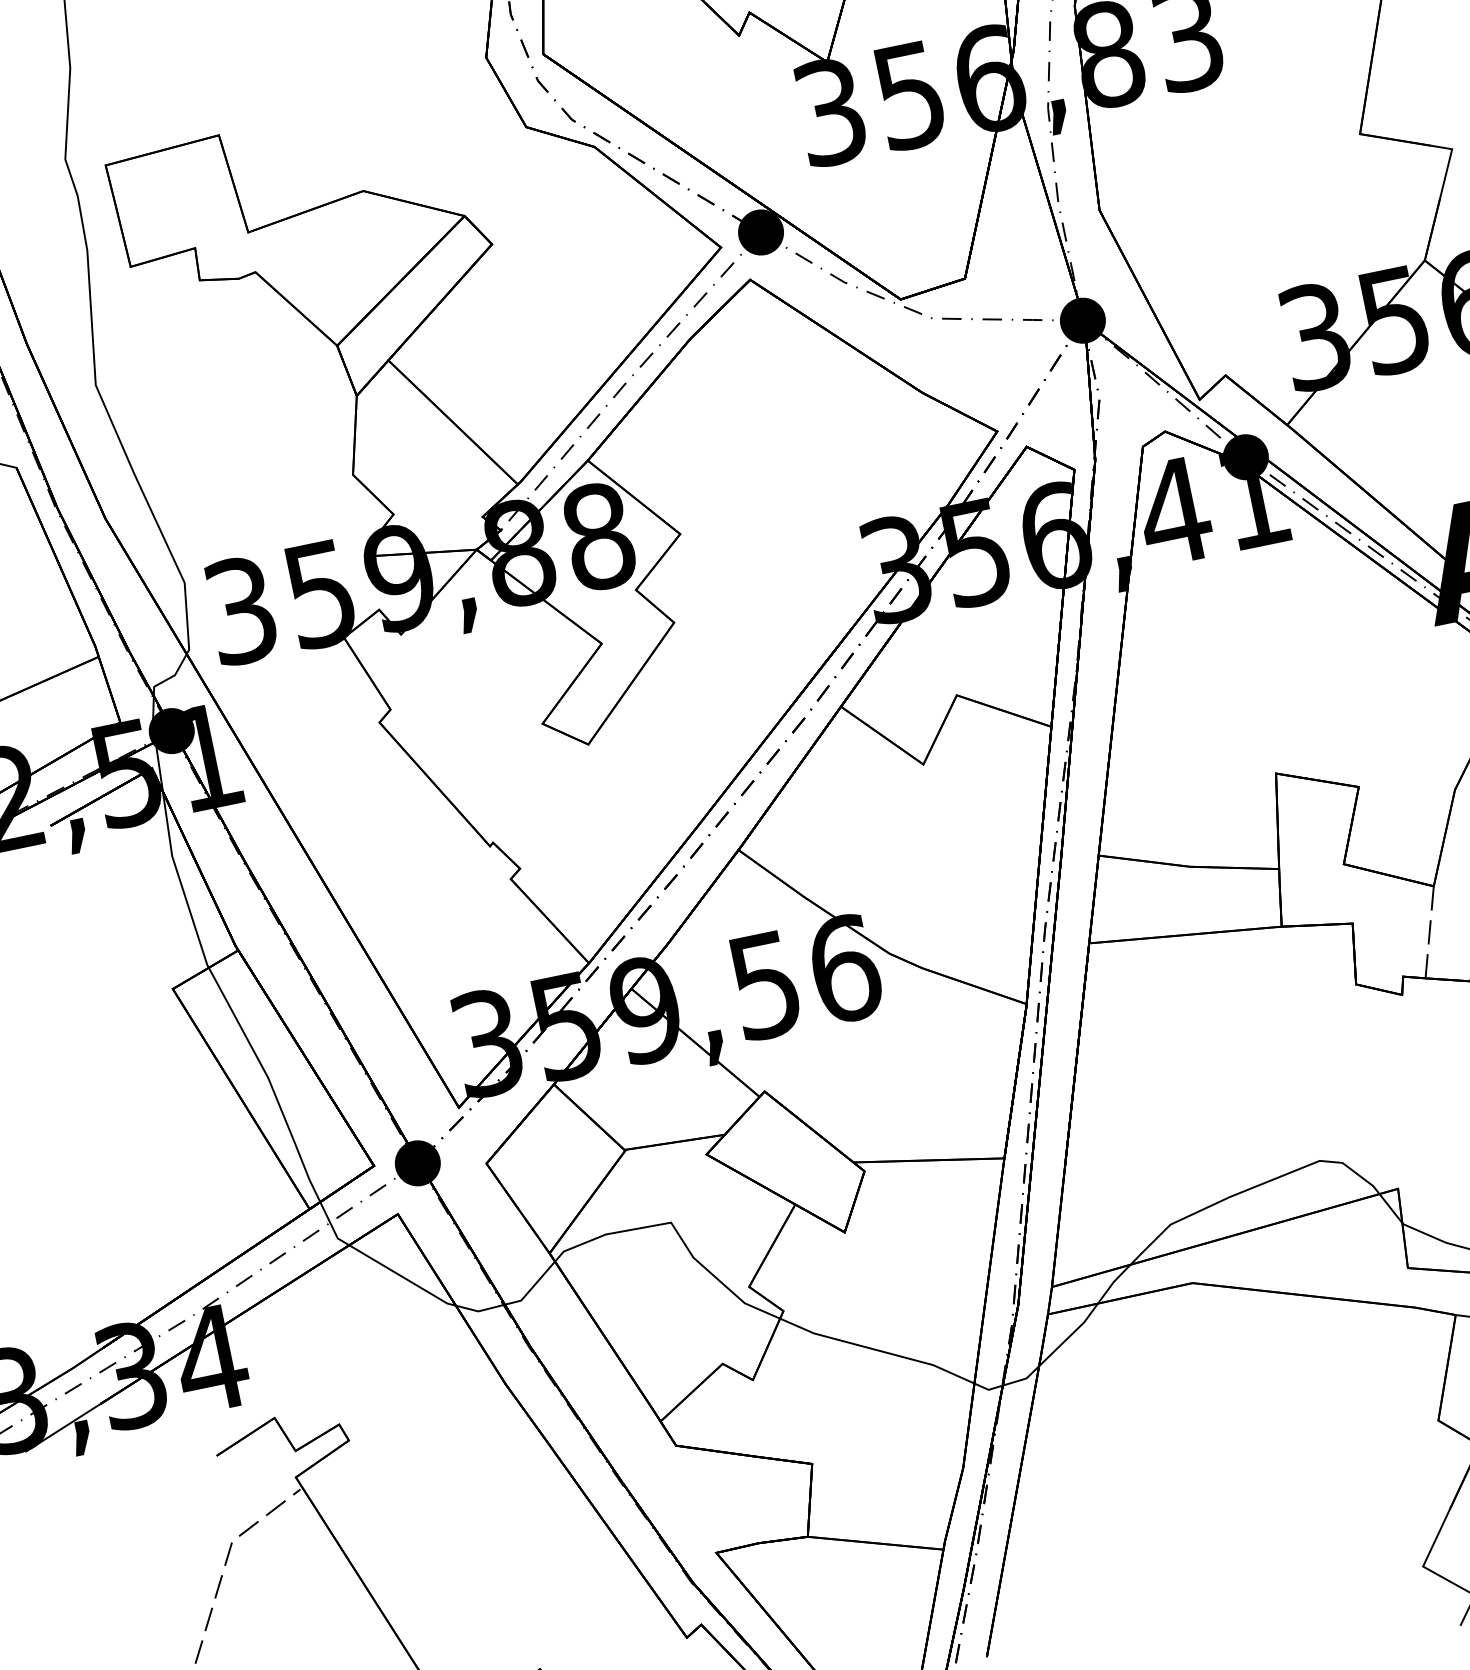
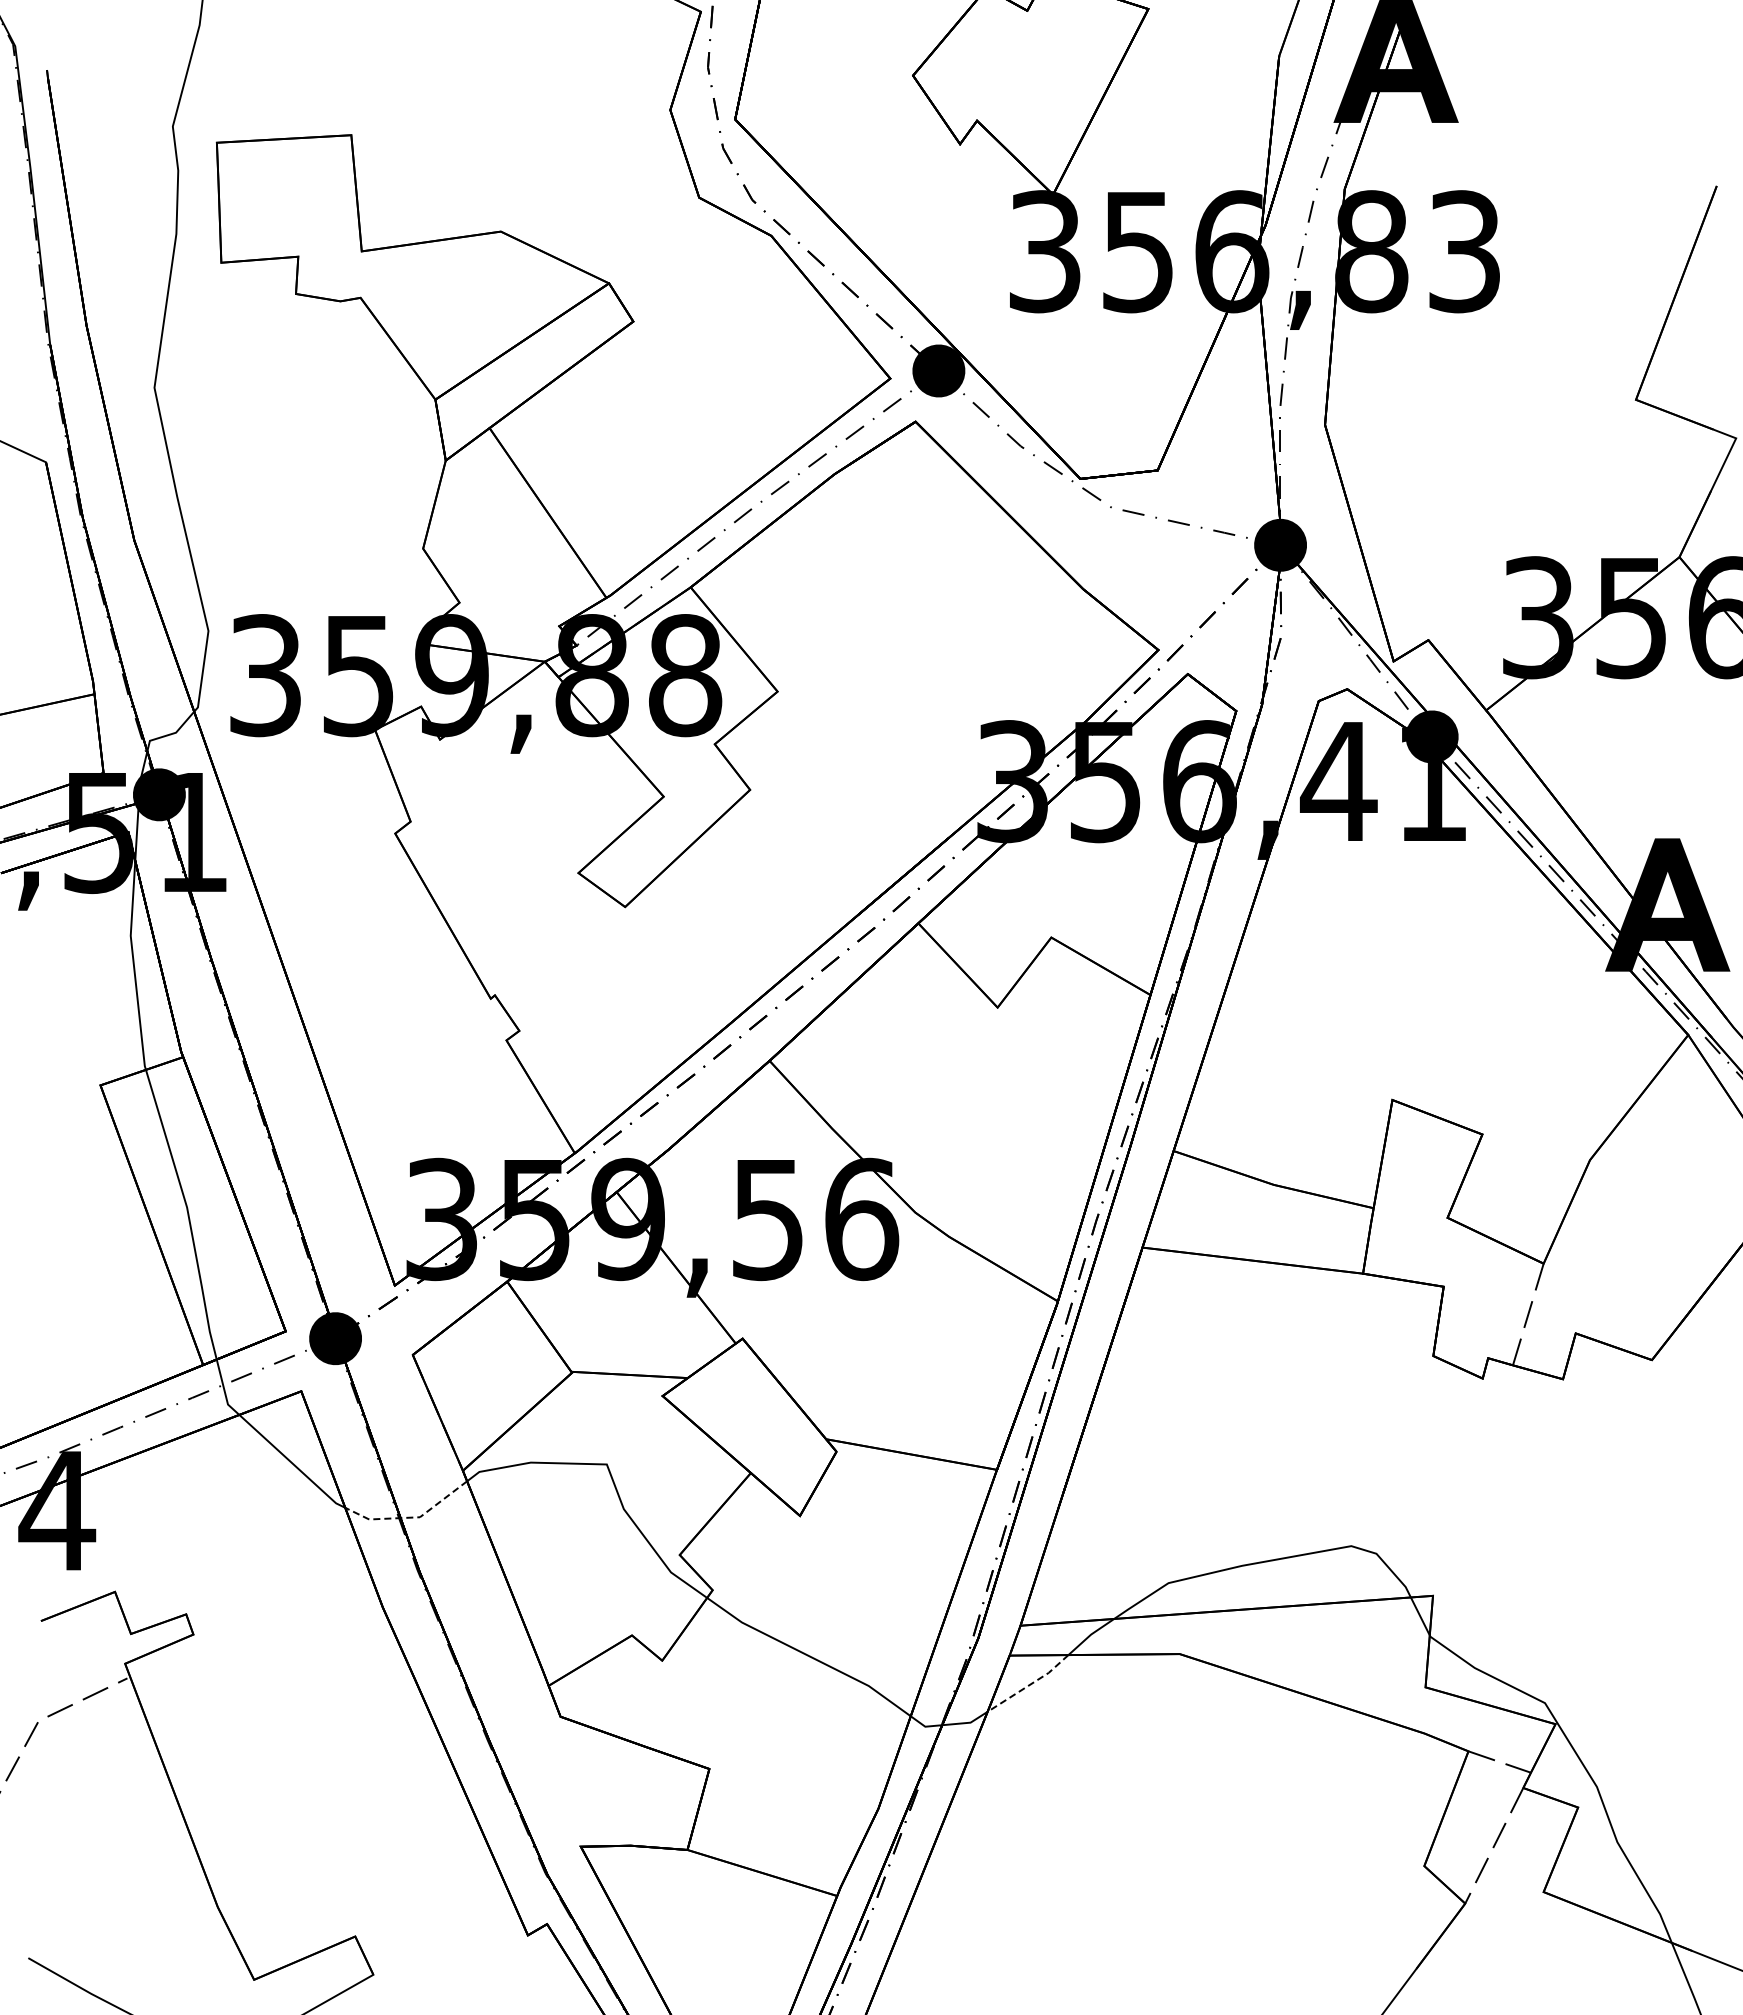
line: (514, 1302) -> (411, 1517), solid -> dashed
line: (1070, 1336) -> (1029, 1685), solid -> dashed

